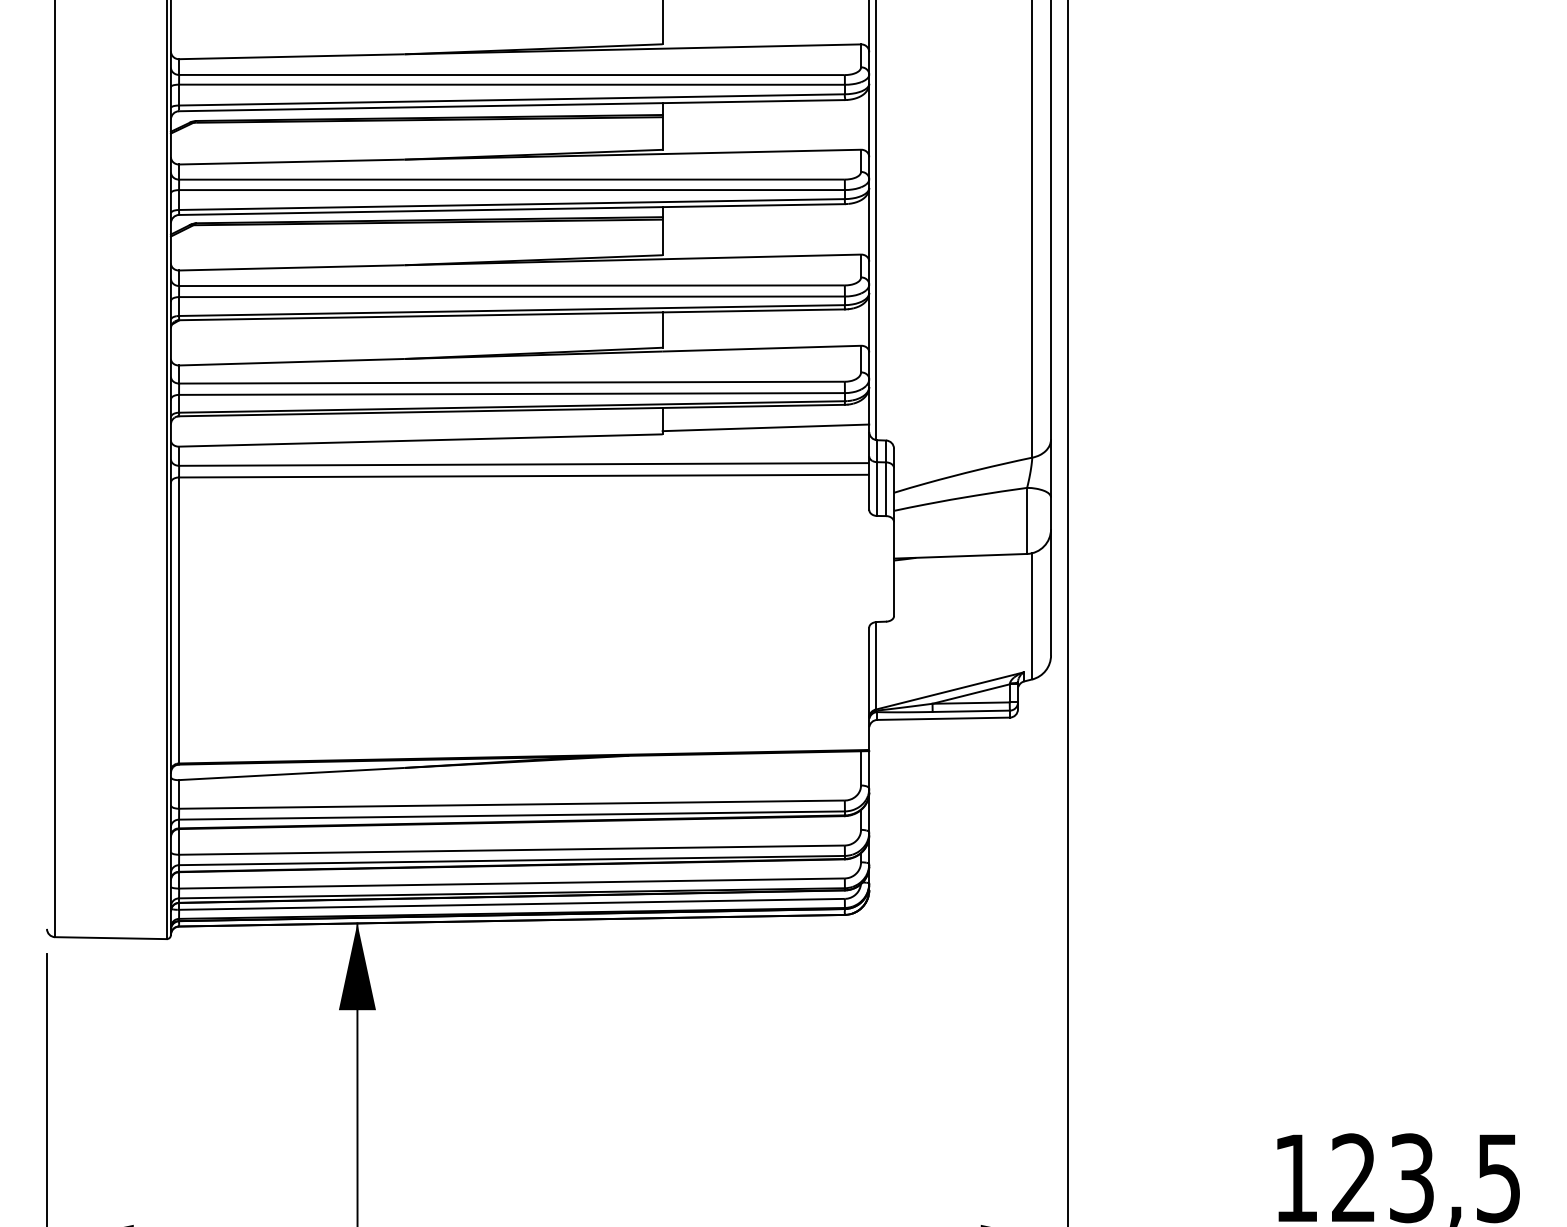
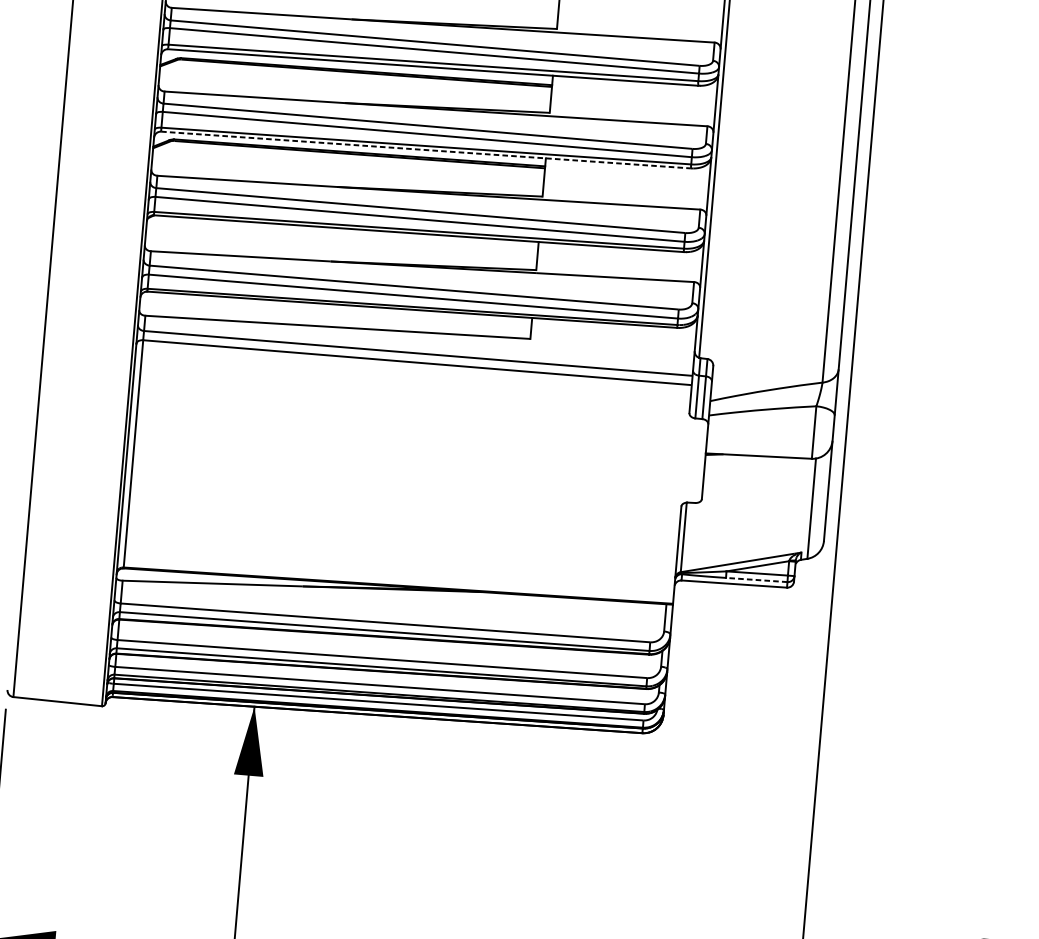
line: (511, 209) -> (425, 149), solid -> dashed
line: (765, 427) -> (612, 340), removed
line: (971, 711) -> (756, 580), solid -> dashed

